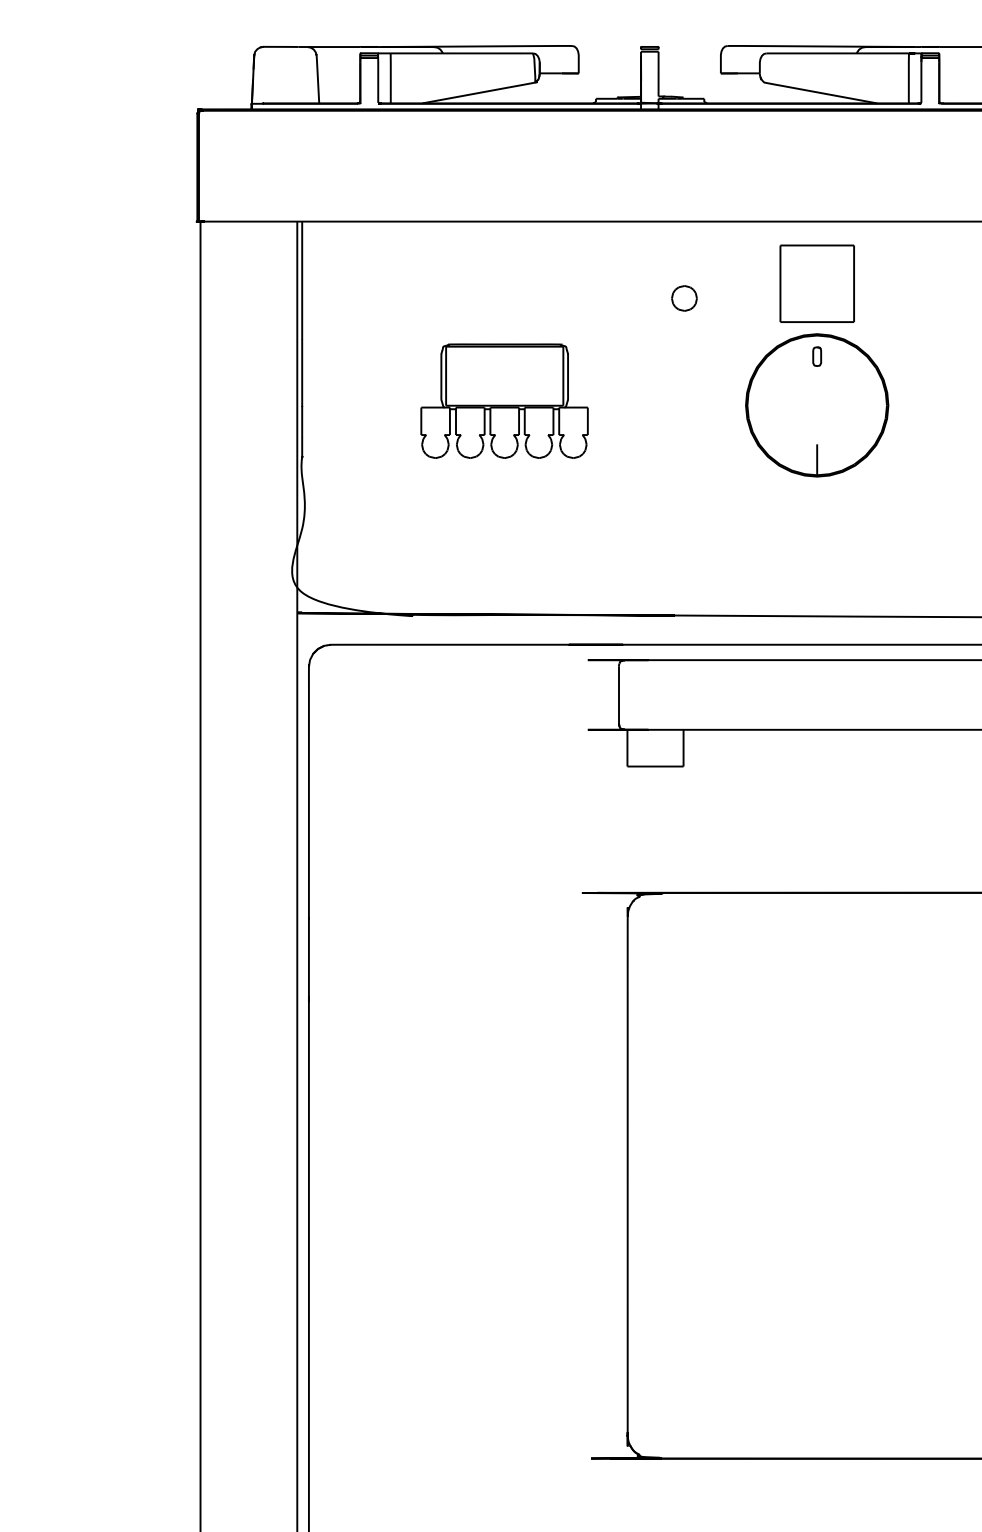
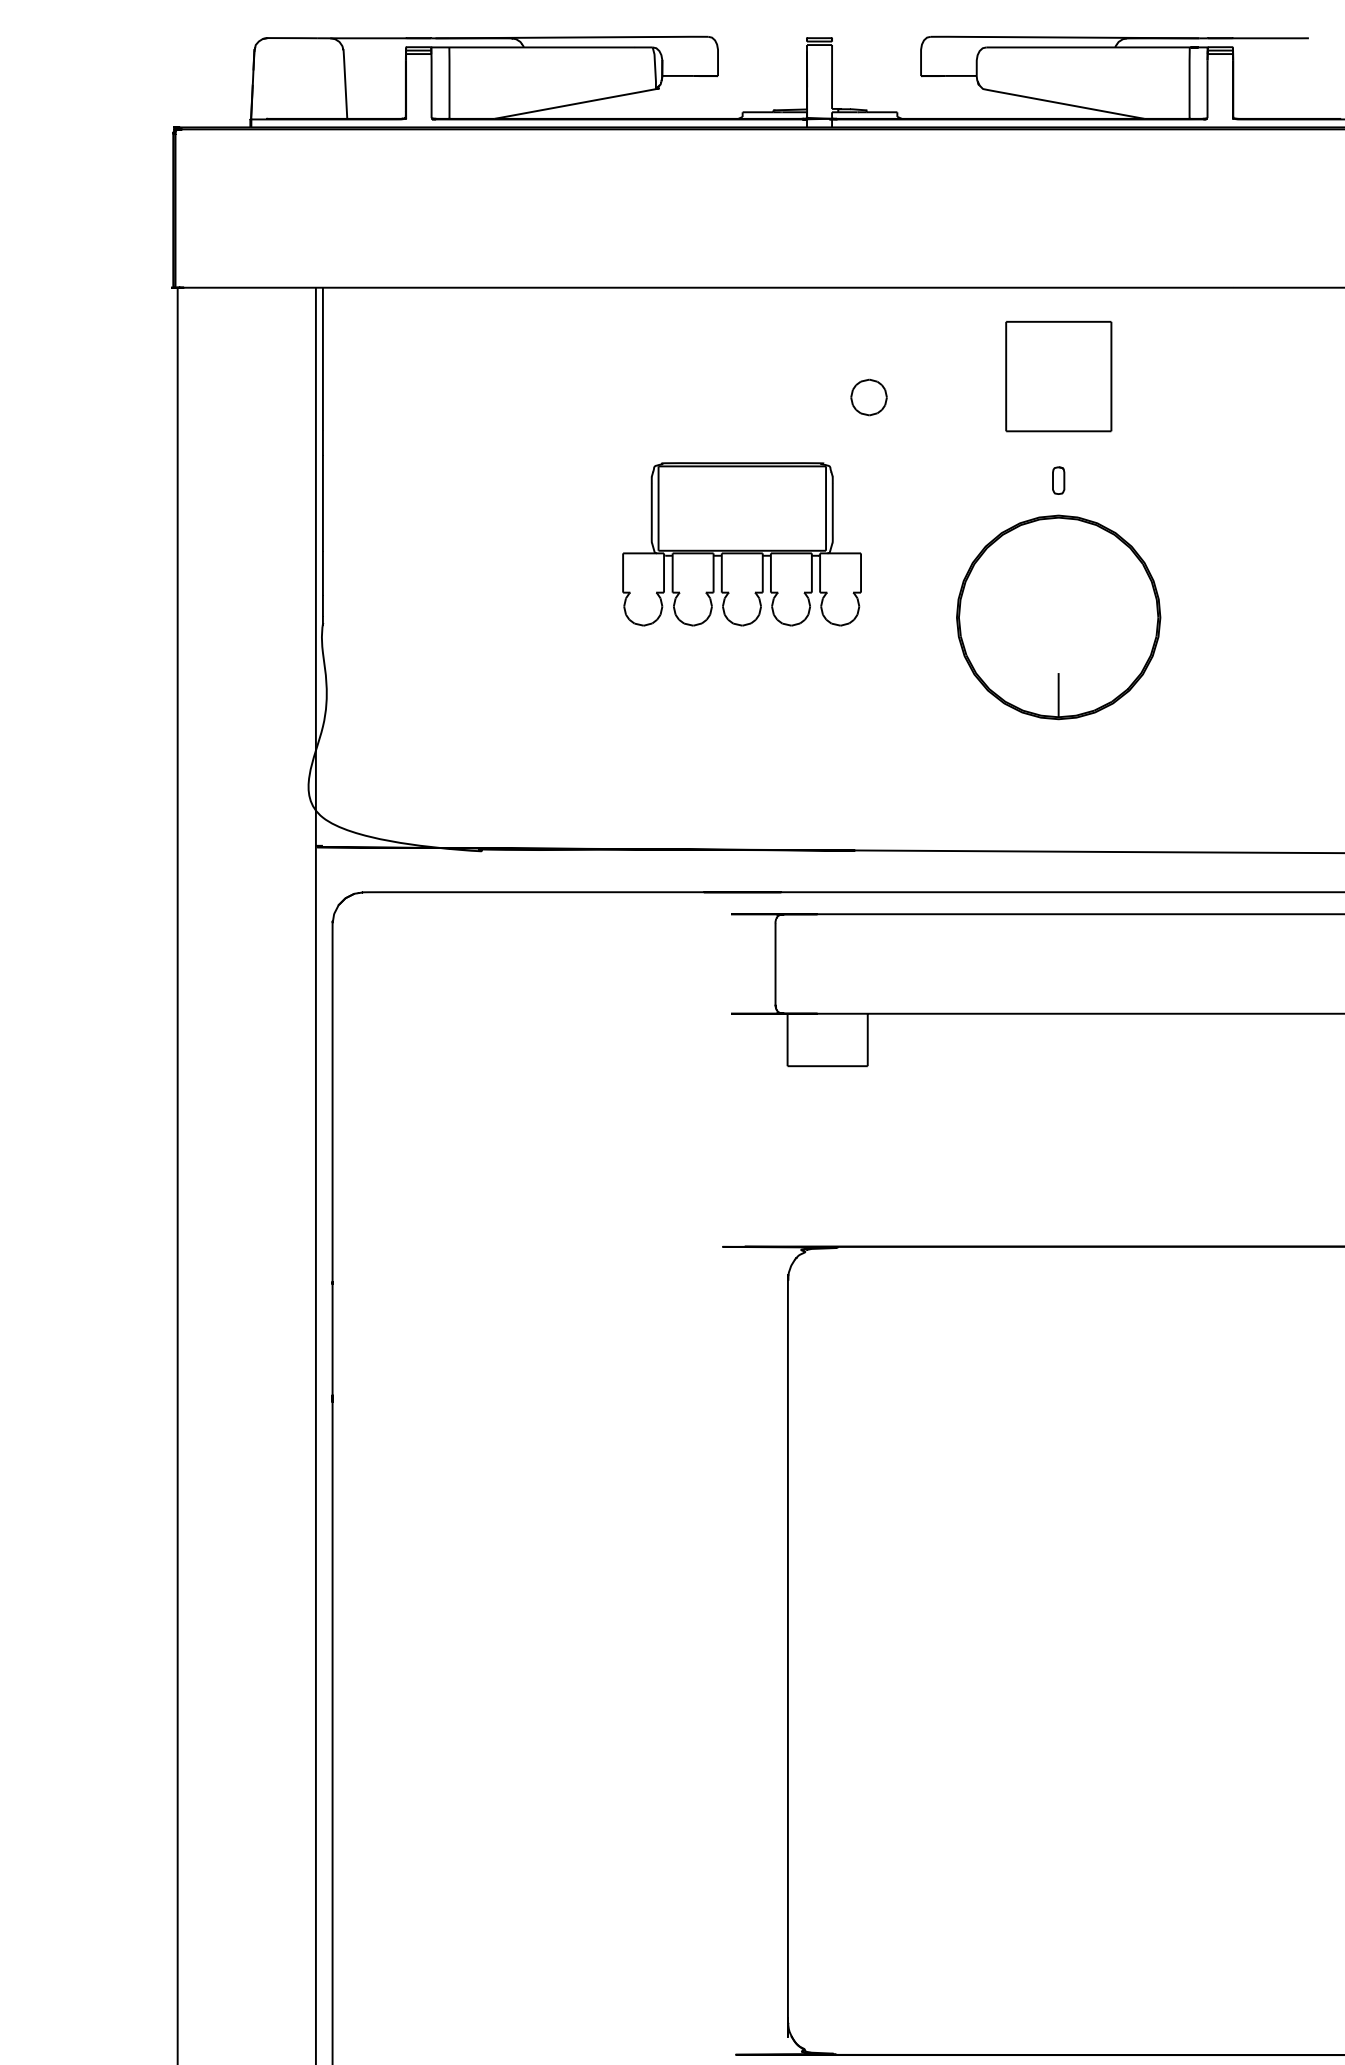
part: (504, 400) -> (741, 543), moved
part: (817, 405) -> (1059, 617), moved

